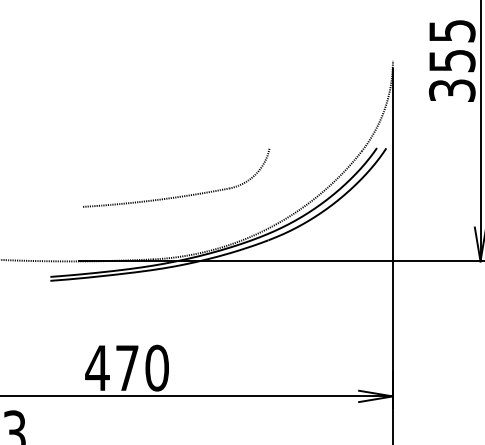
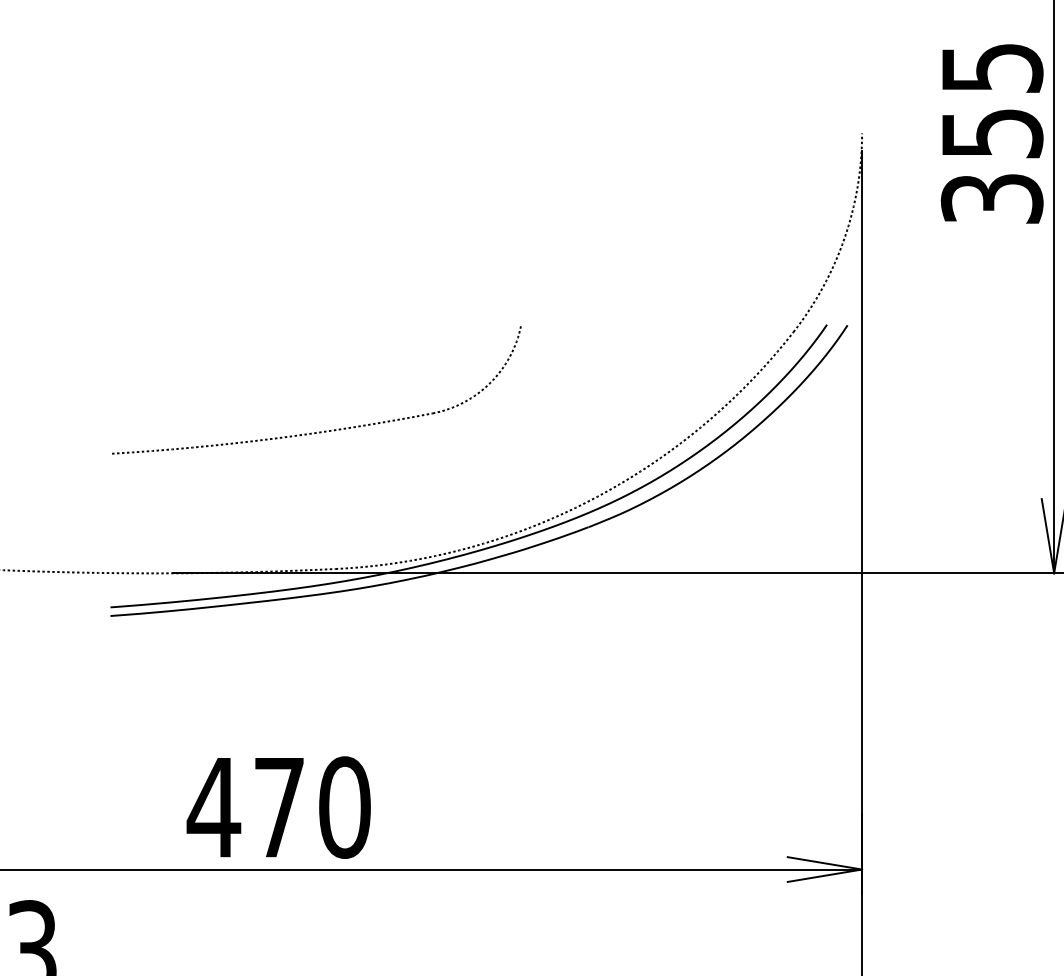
part: (180, 195) -> (325, 428), moved

